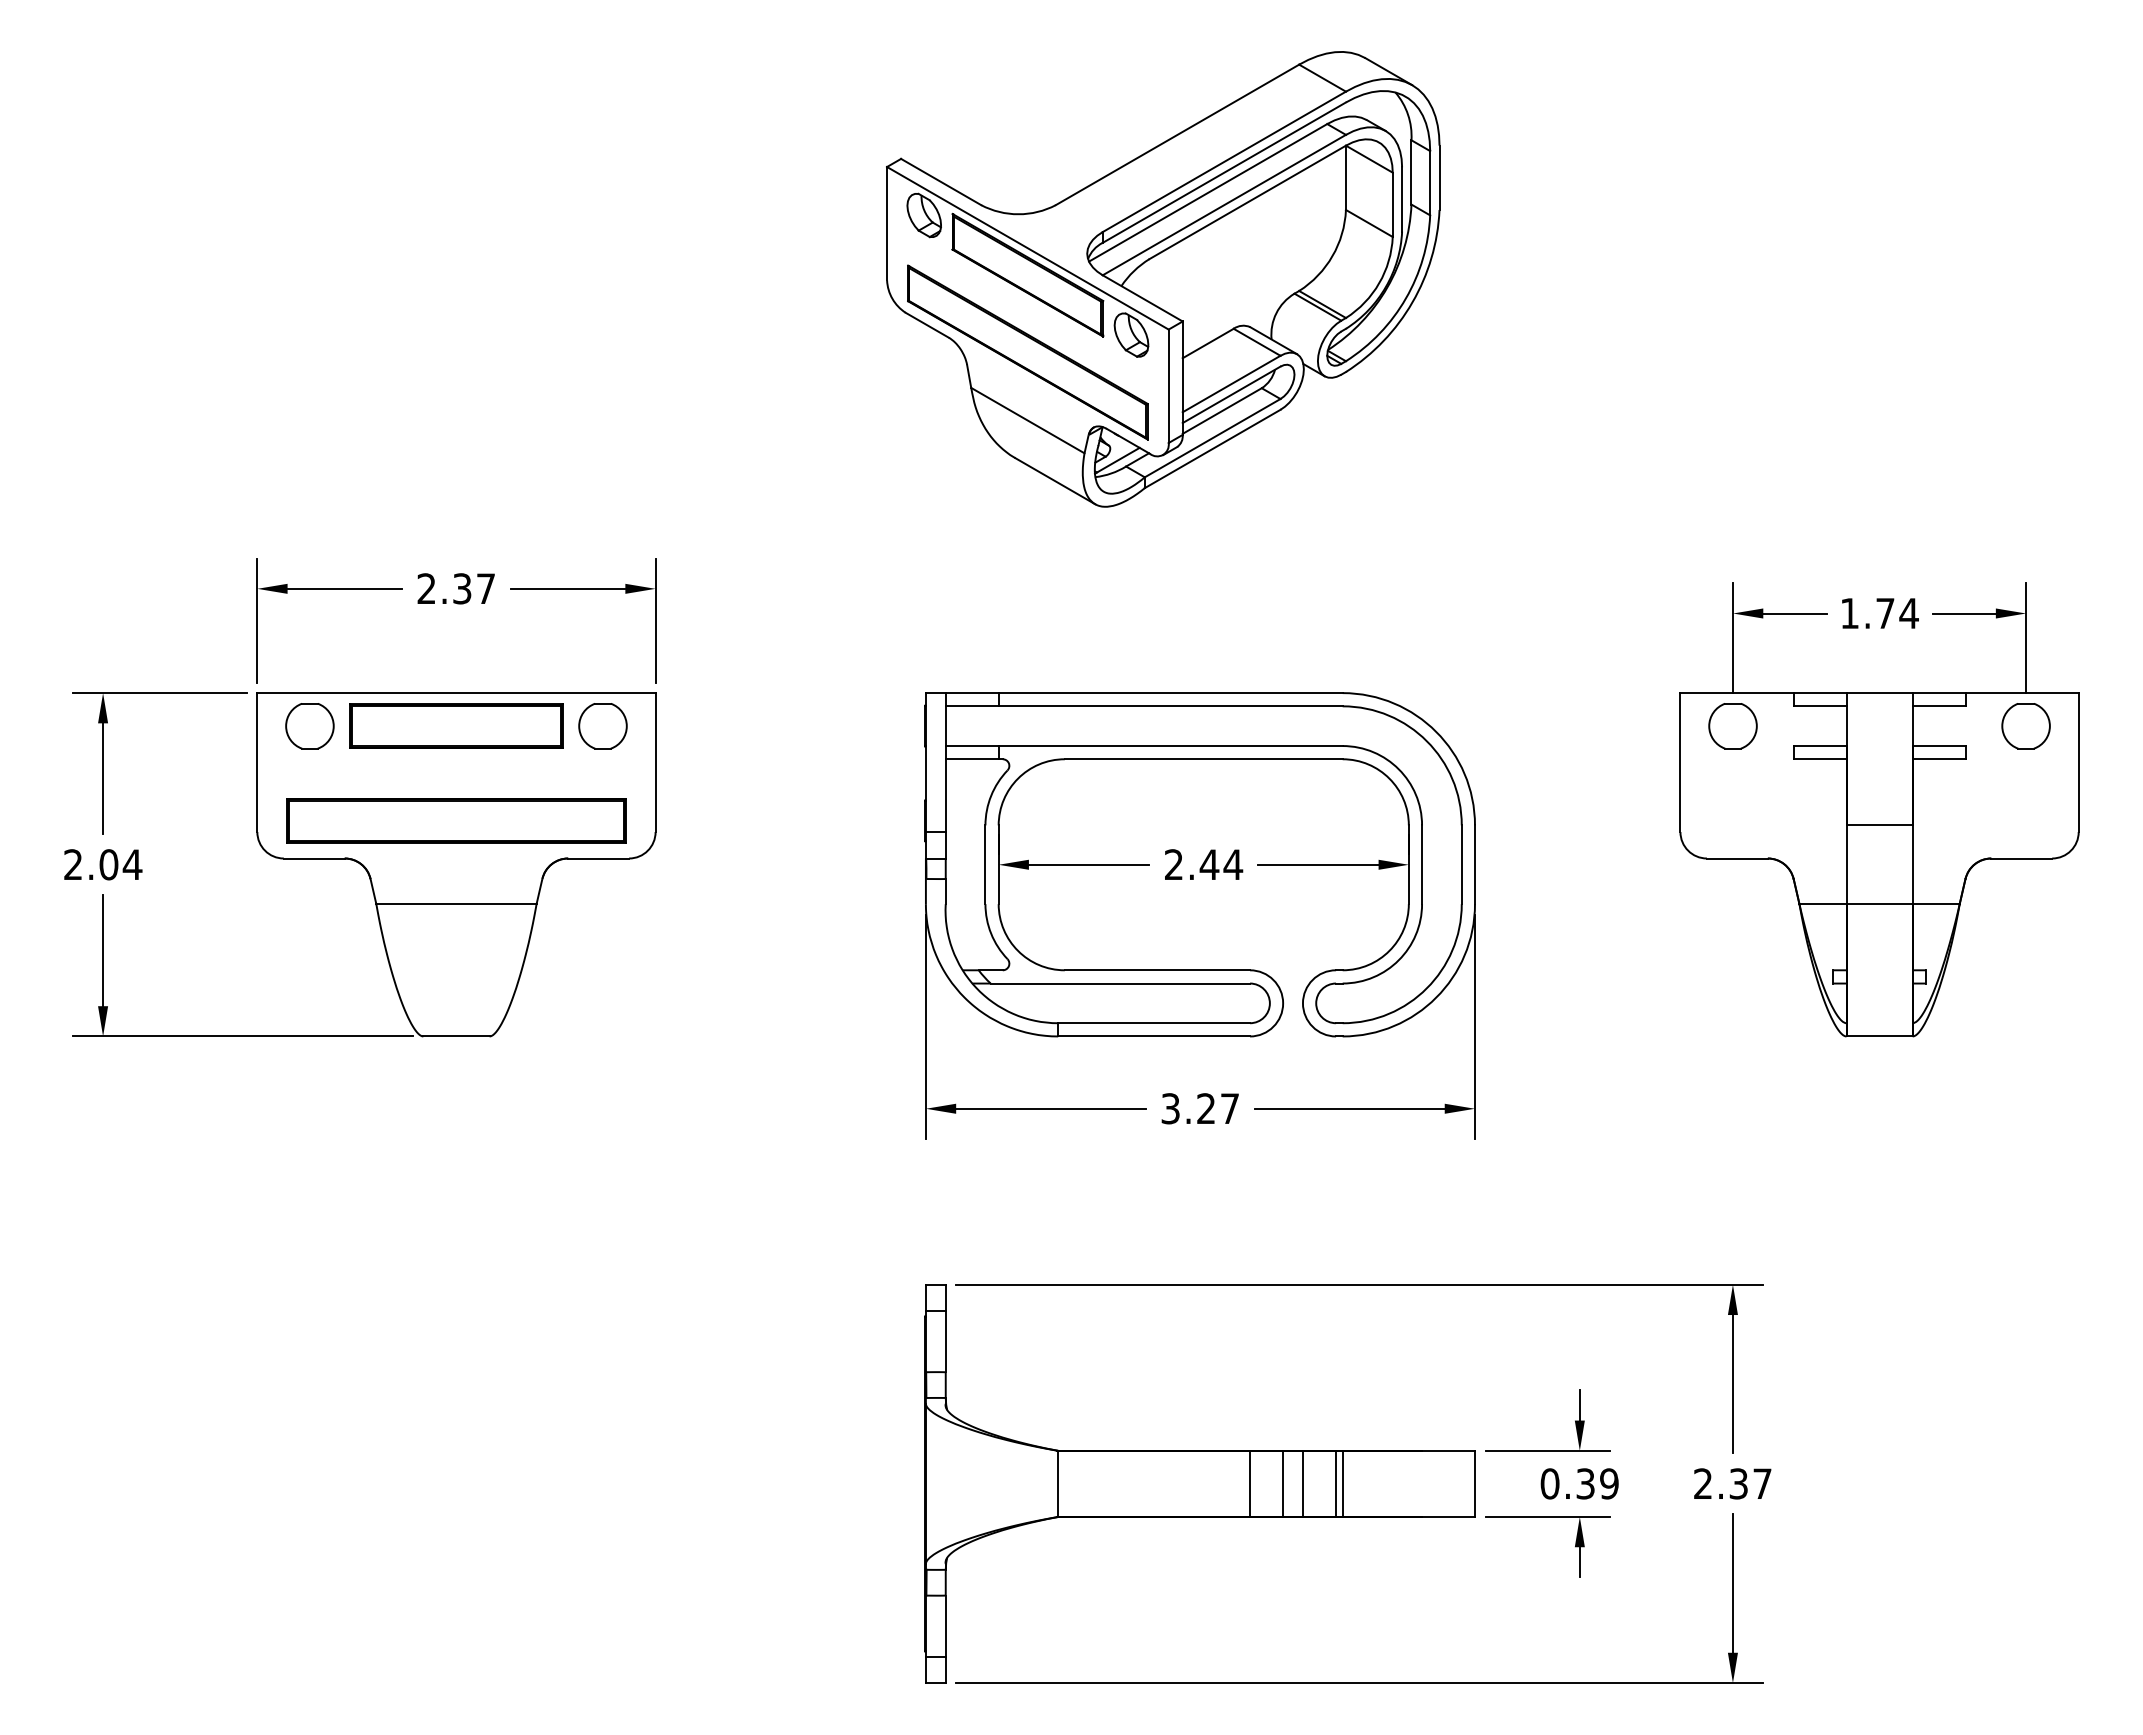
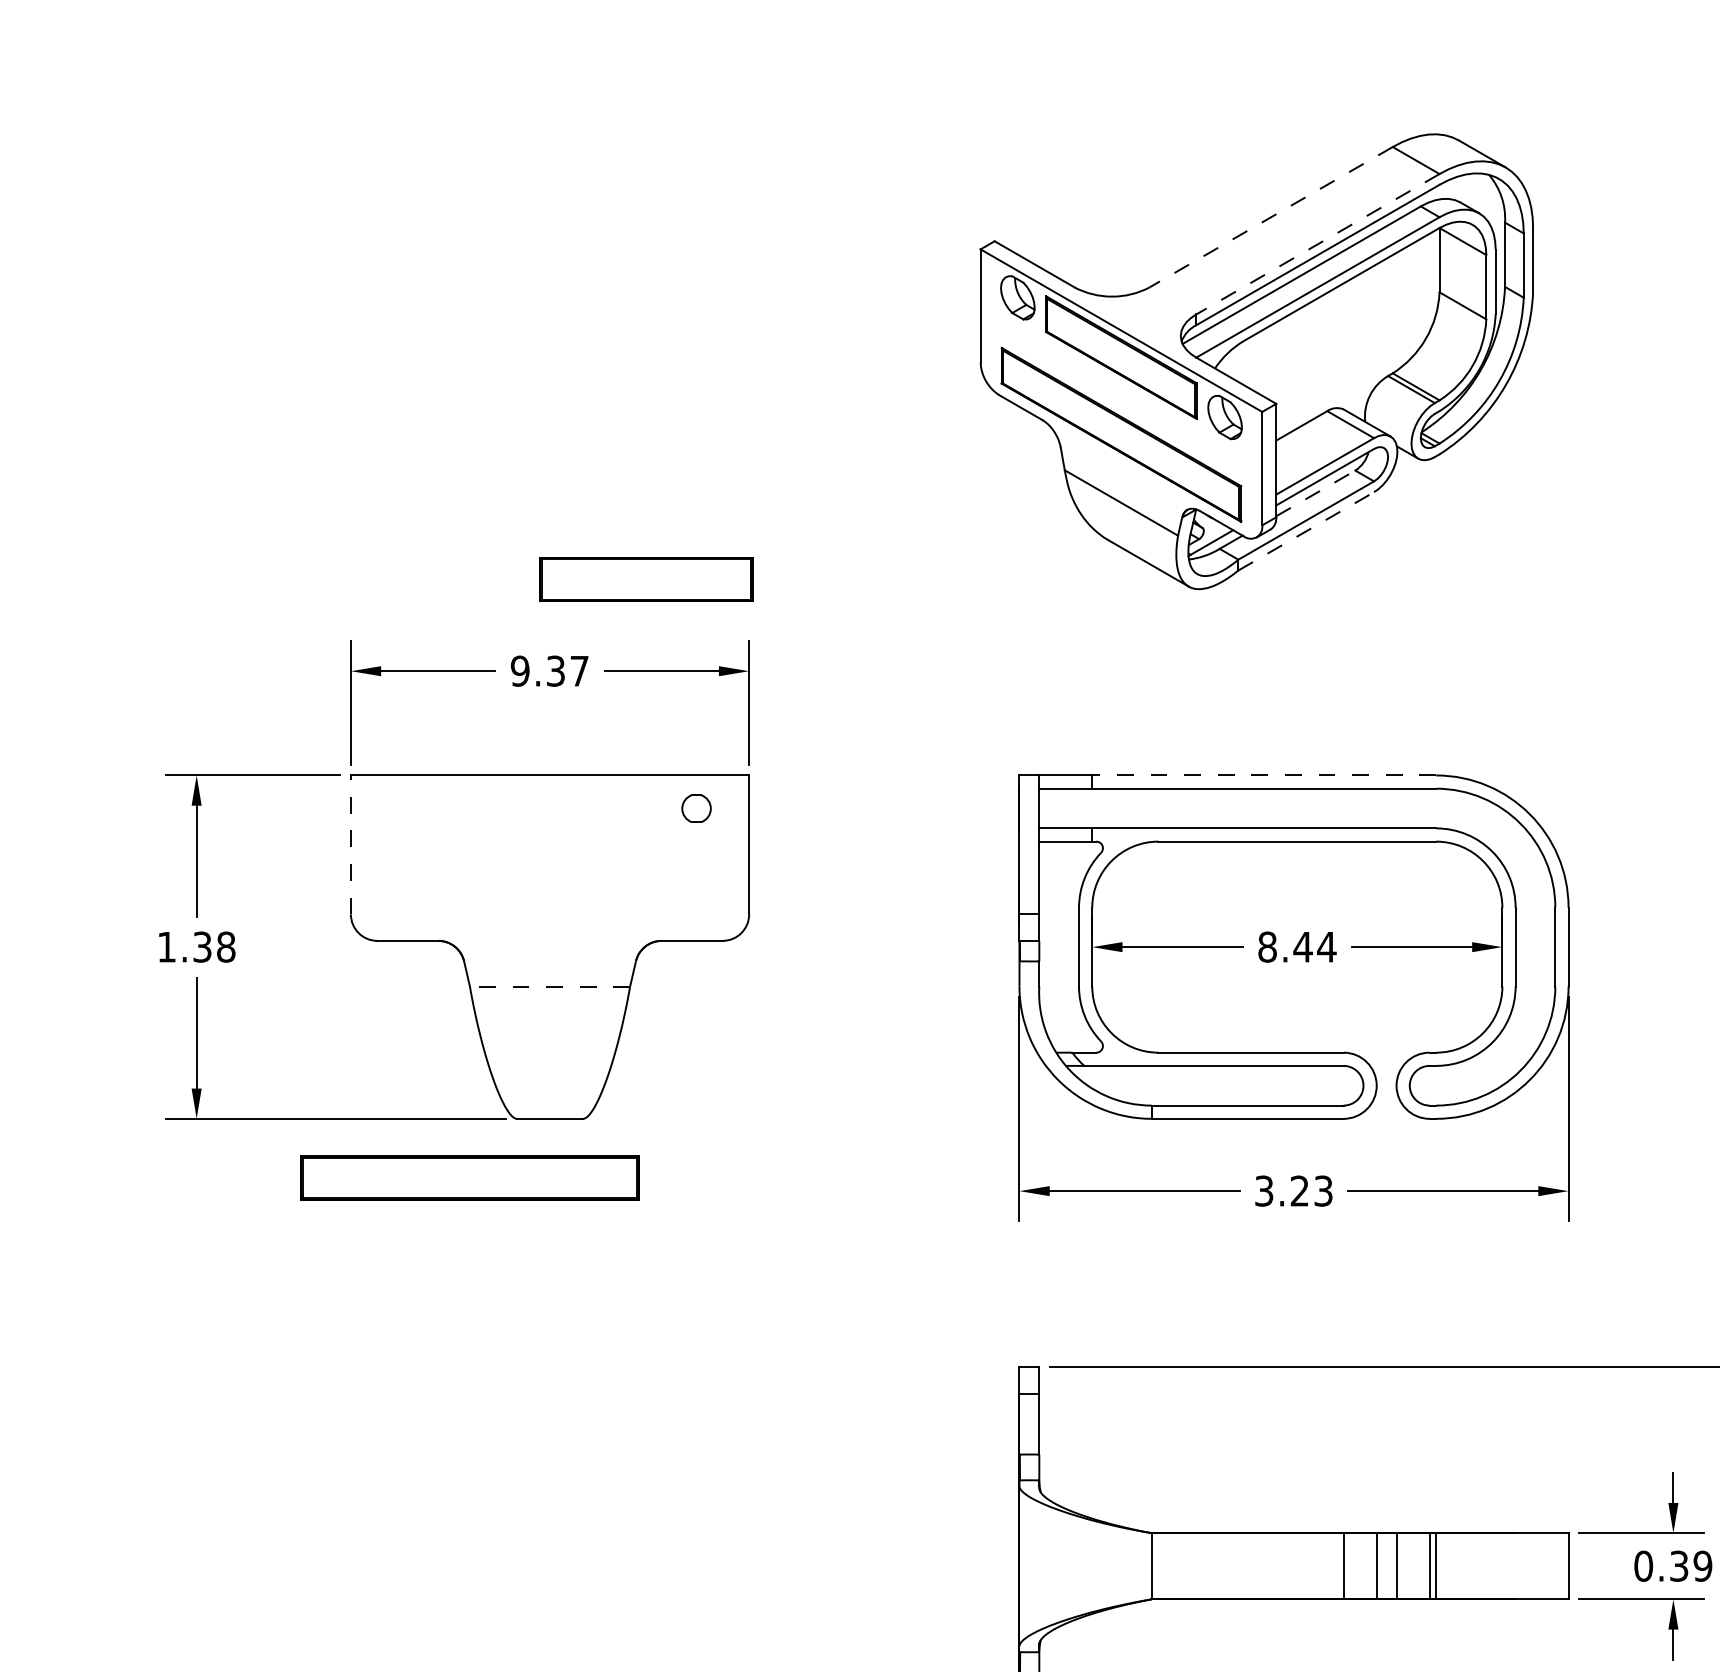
line: (1177, 135) -> (1271, 217), solid -> dashed
line: (1223, 162) -> (1317, 244), solid -> dashed
line: (1222, 411) -> (1316, 493), solid -> dashed
line: (1213, 448) -> (1307, 530), solid -> dashed
text: (426, 588) -> (520, 670), 2.37 -> 9.37
line: (1170, 693) -> (1264, 775), solid -> dashed
part: (456, 725) -> (646, 578), moved
part: (309, 726) -> (403, 808), removed
part: (602, 726) -> (696, 808), size x0.6
line: (257, 762) -> (351, 844), solid -> dashed
part: (456, 820) -> (470, 1177), moved
text: (103, 864) -> (197, 946), 2.04 -> 1.38
text: (1173, 864) -> (1267, 946), 2.44 -> 8.44
line: (455, 904) -> (549, 986), solid -> dashed
text: (1229, 1108) -> (1323, 1190), 3.27 -> 3.23

